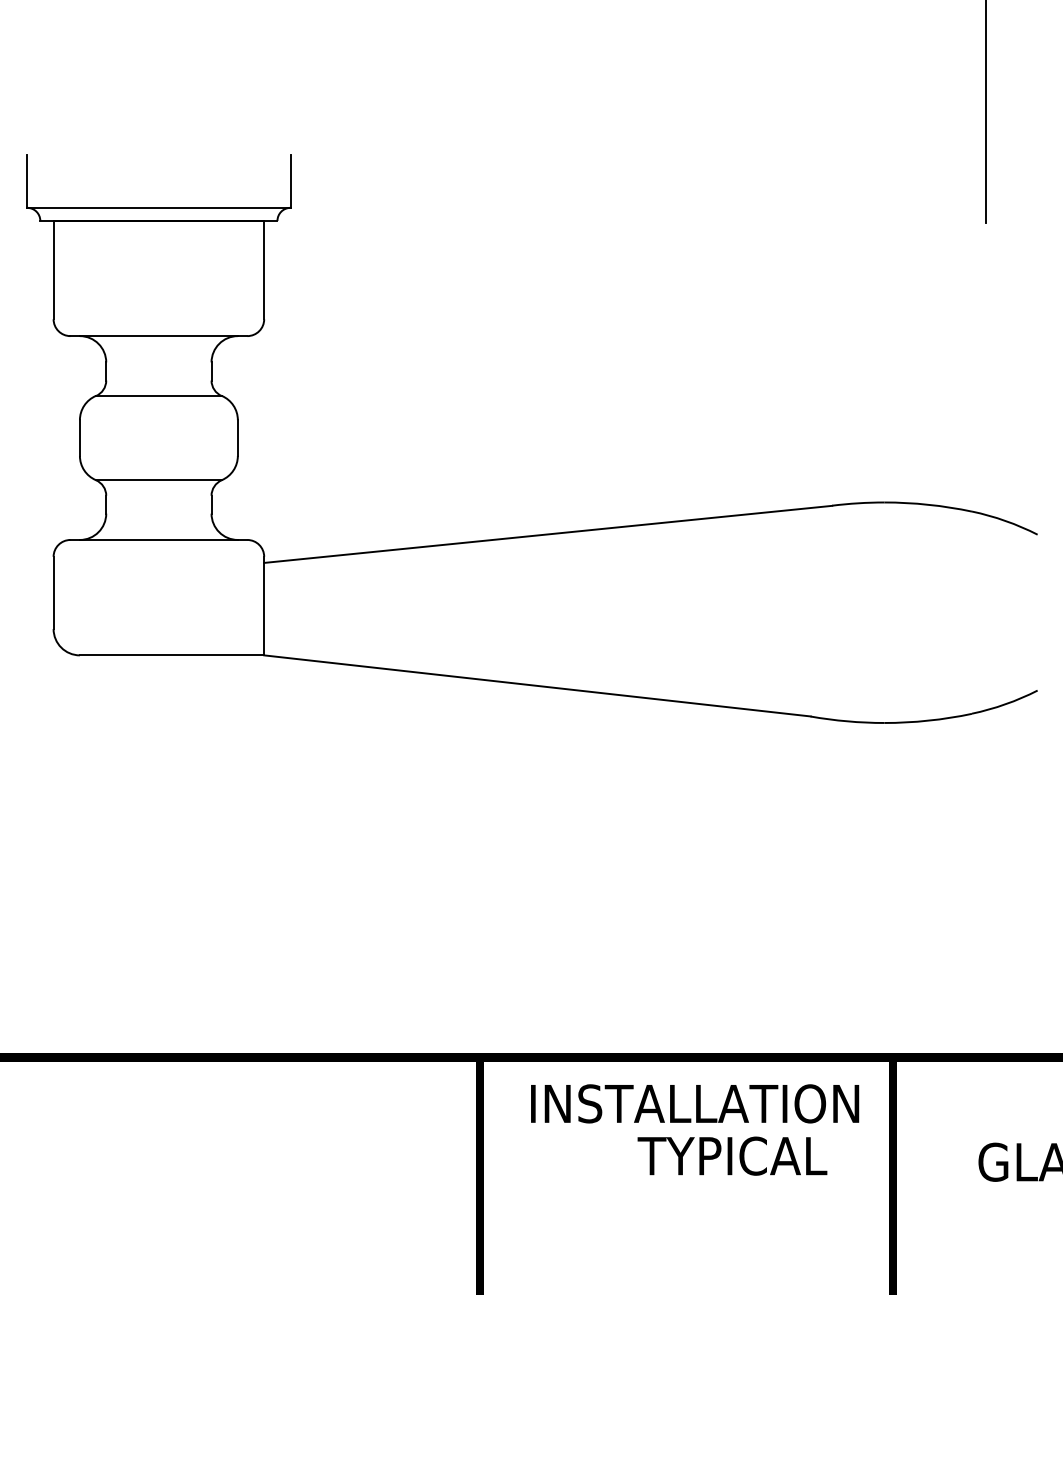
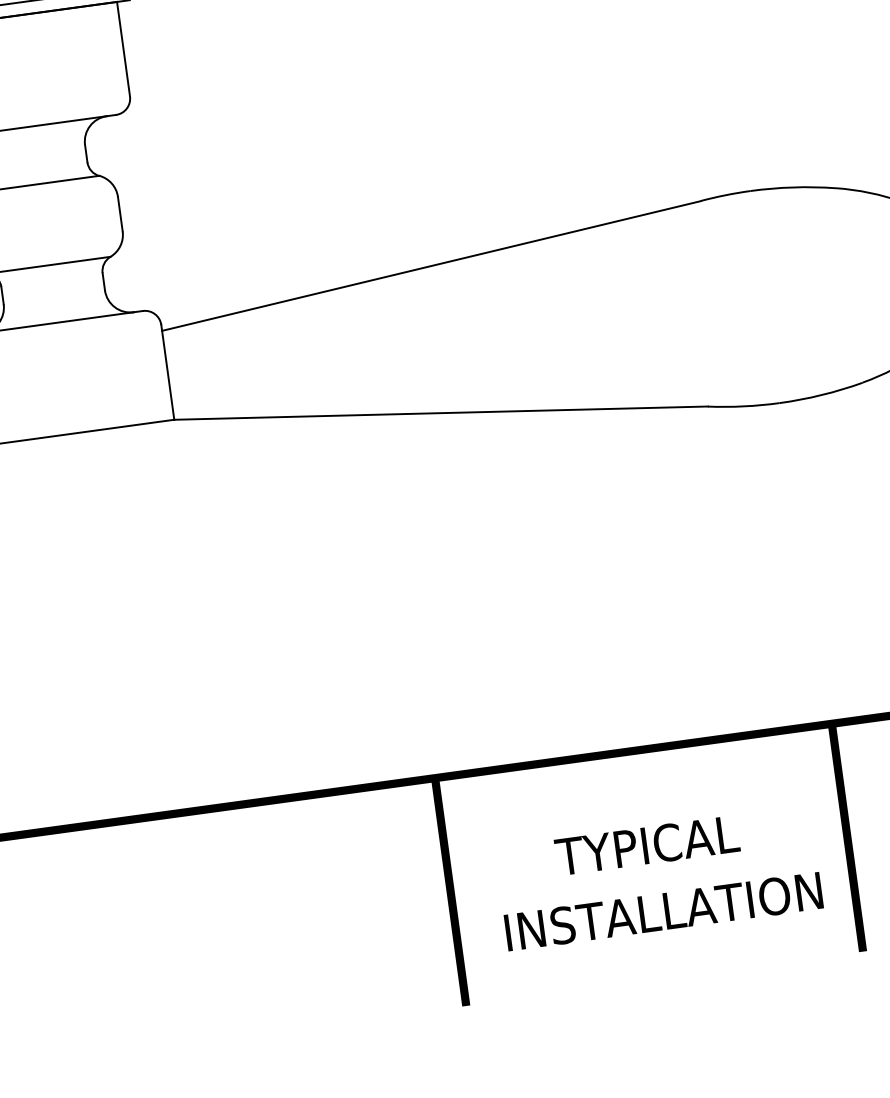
text: (695, 1103) -> (664, 911), moved
text: (732, 1155) -> (647, 844), moved

